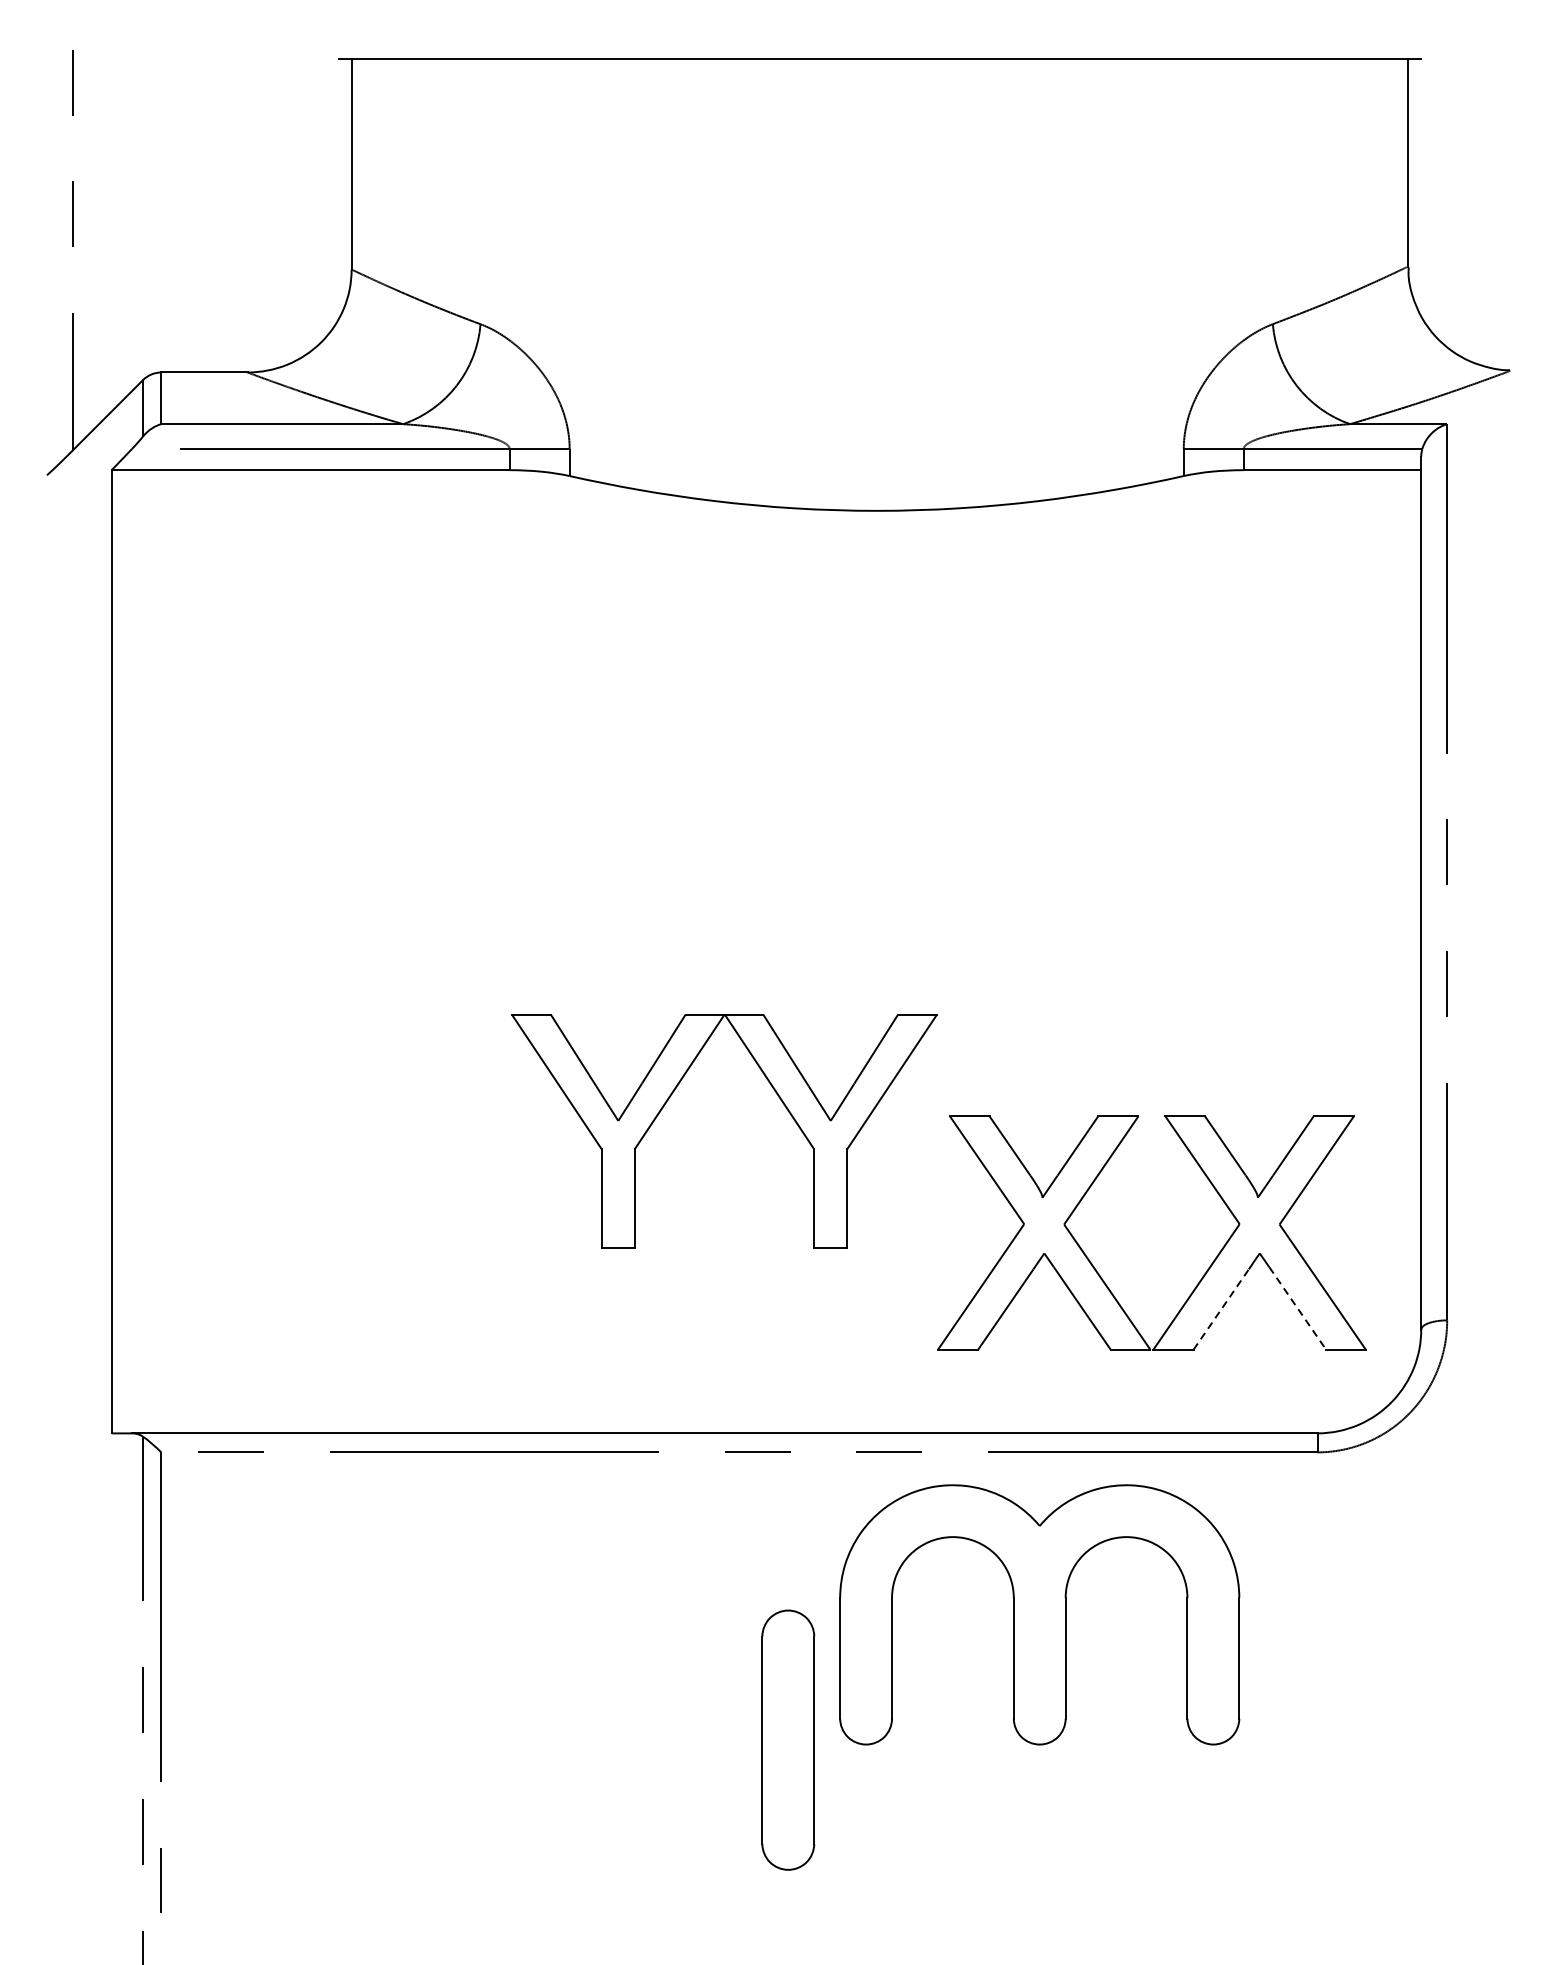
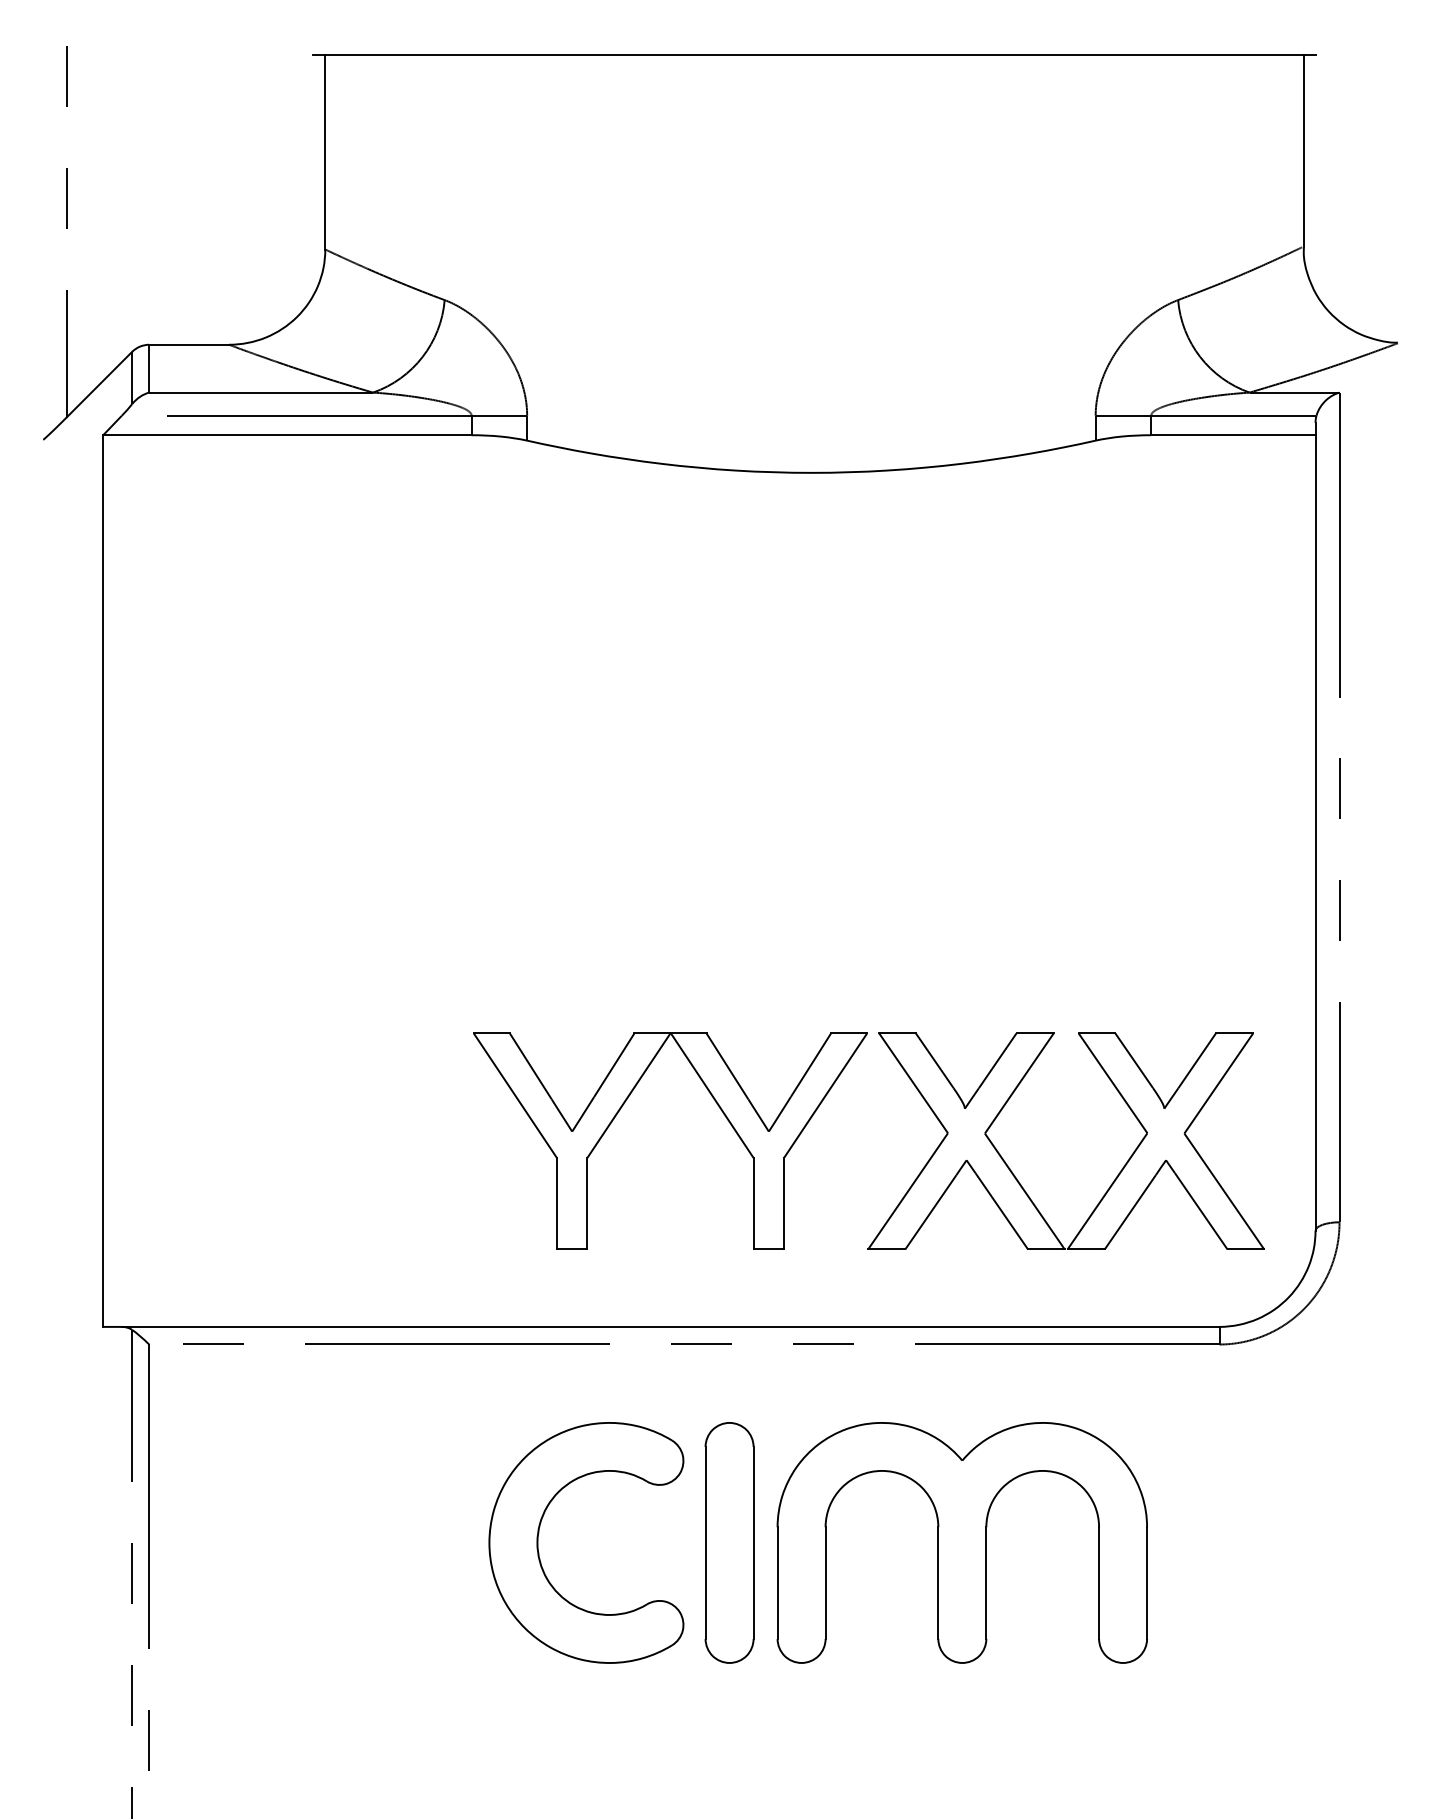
part: (672, 1094) -> (622, 1107), moved
line: (1298, 1308) -> (1201, 1211), dashed -> solid
line: (1221, 1309) -> (1130, 1212), dashed -> solid
part: (1038, 1614) -> (961, 1542), moved
part: (582, 1656) -> (539, 1533), added
part: (788, 1739) -> (729, 1542), moved

